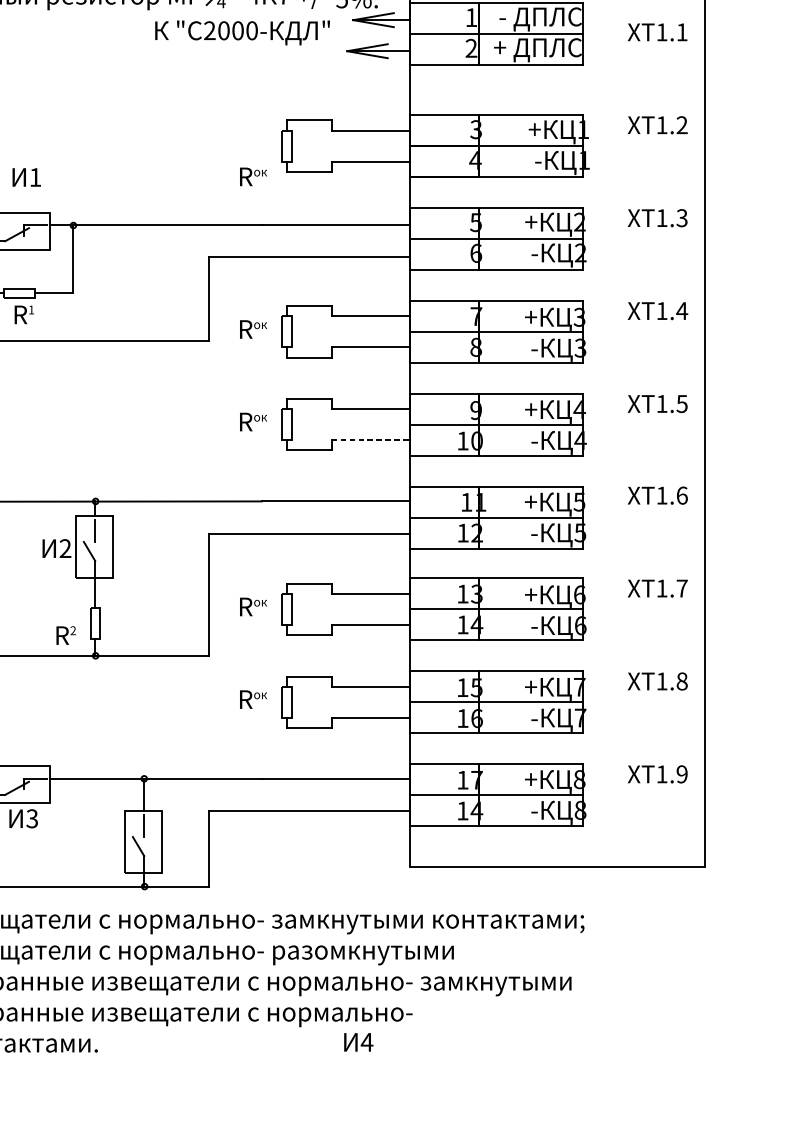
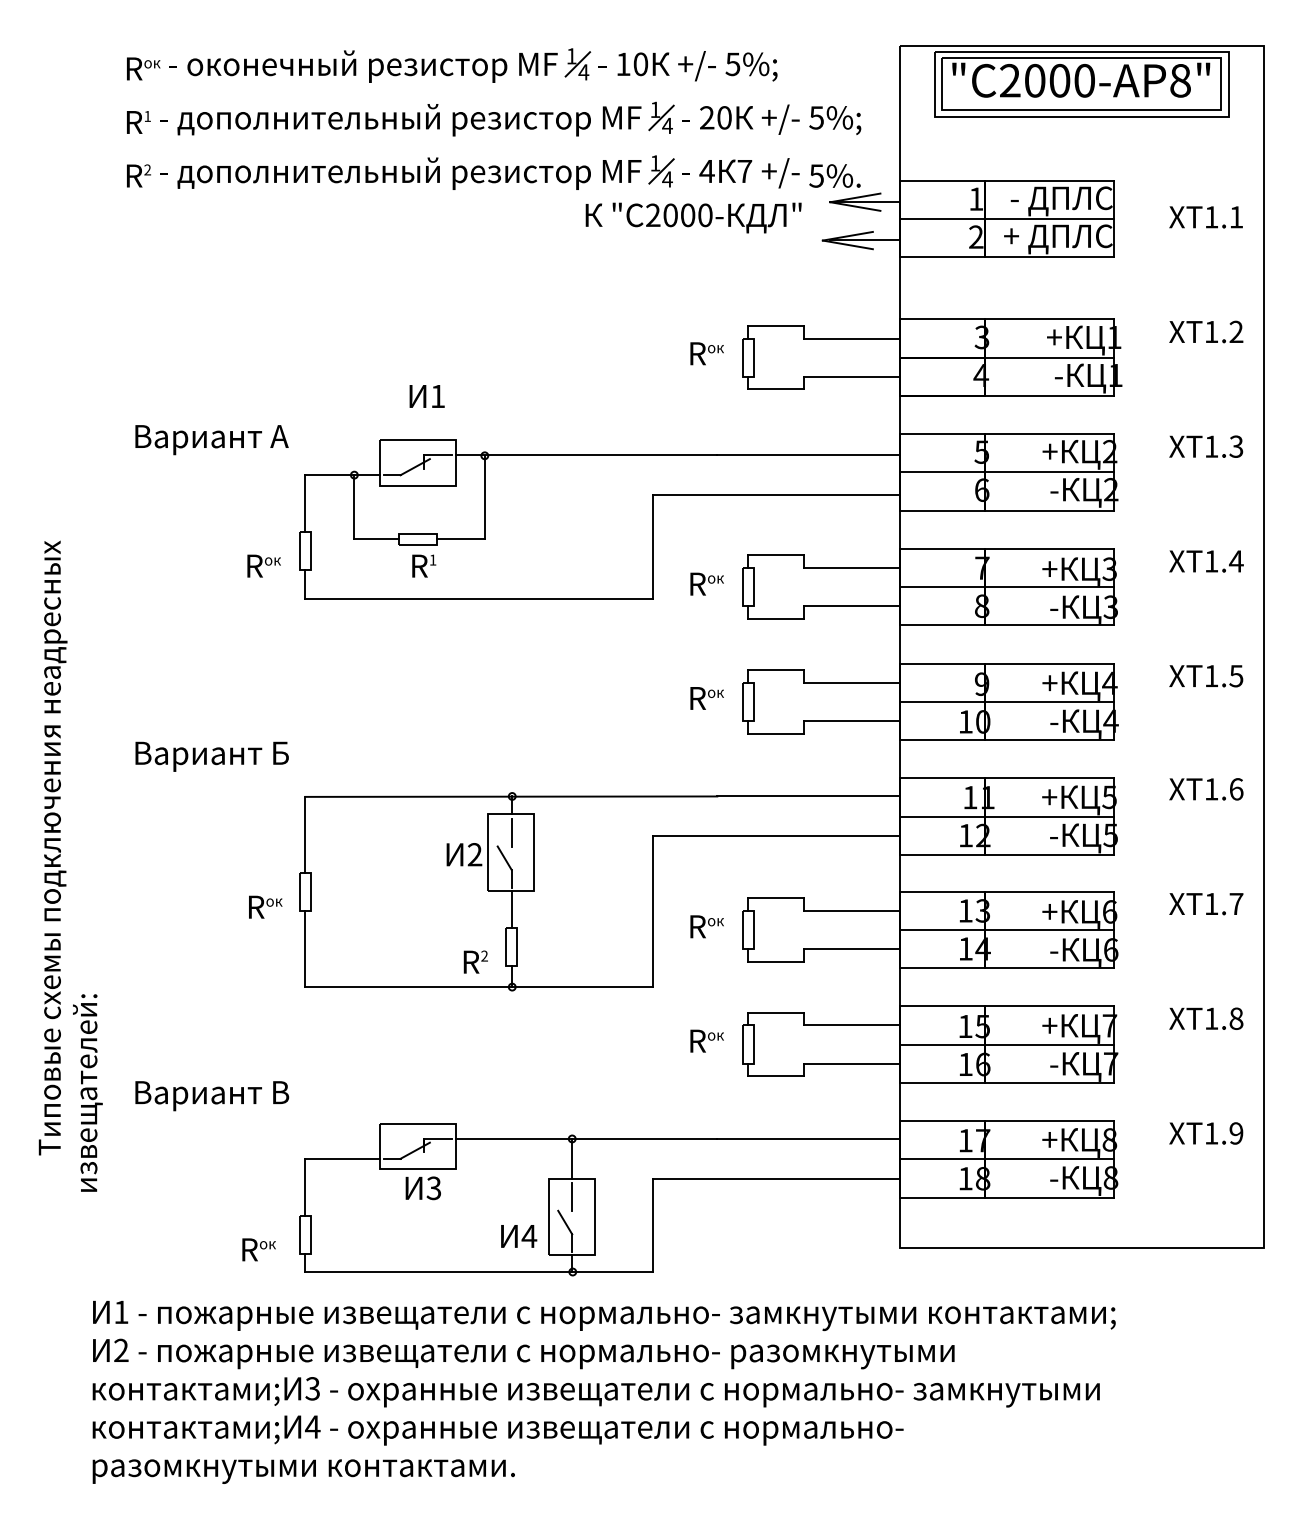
text: (252, 176) -> (706, 353), moved
line: (371, 439) -> (852, 720), dashed -> solid
text: (476, 810) -> (982, 1178), 14 -> 18
text: (359, 1042) -> (519, 1236), moved

